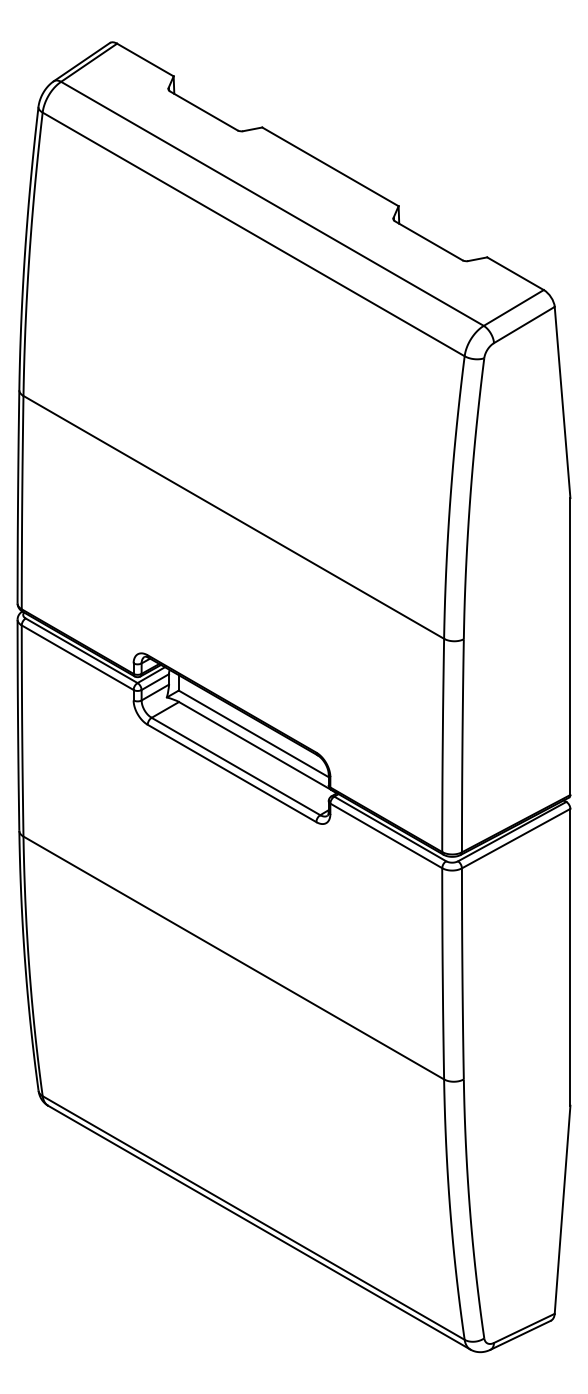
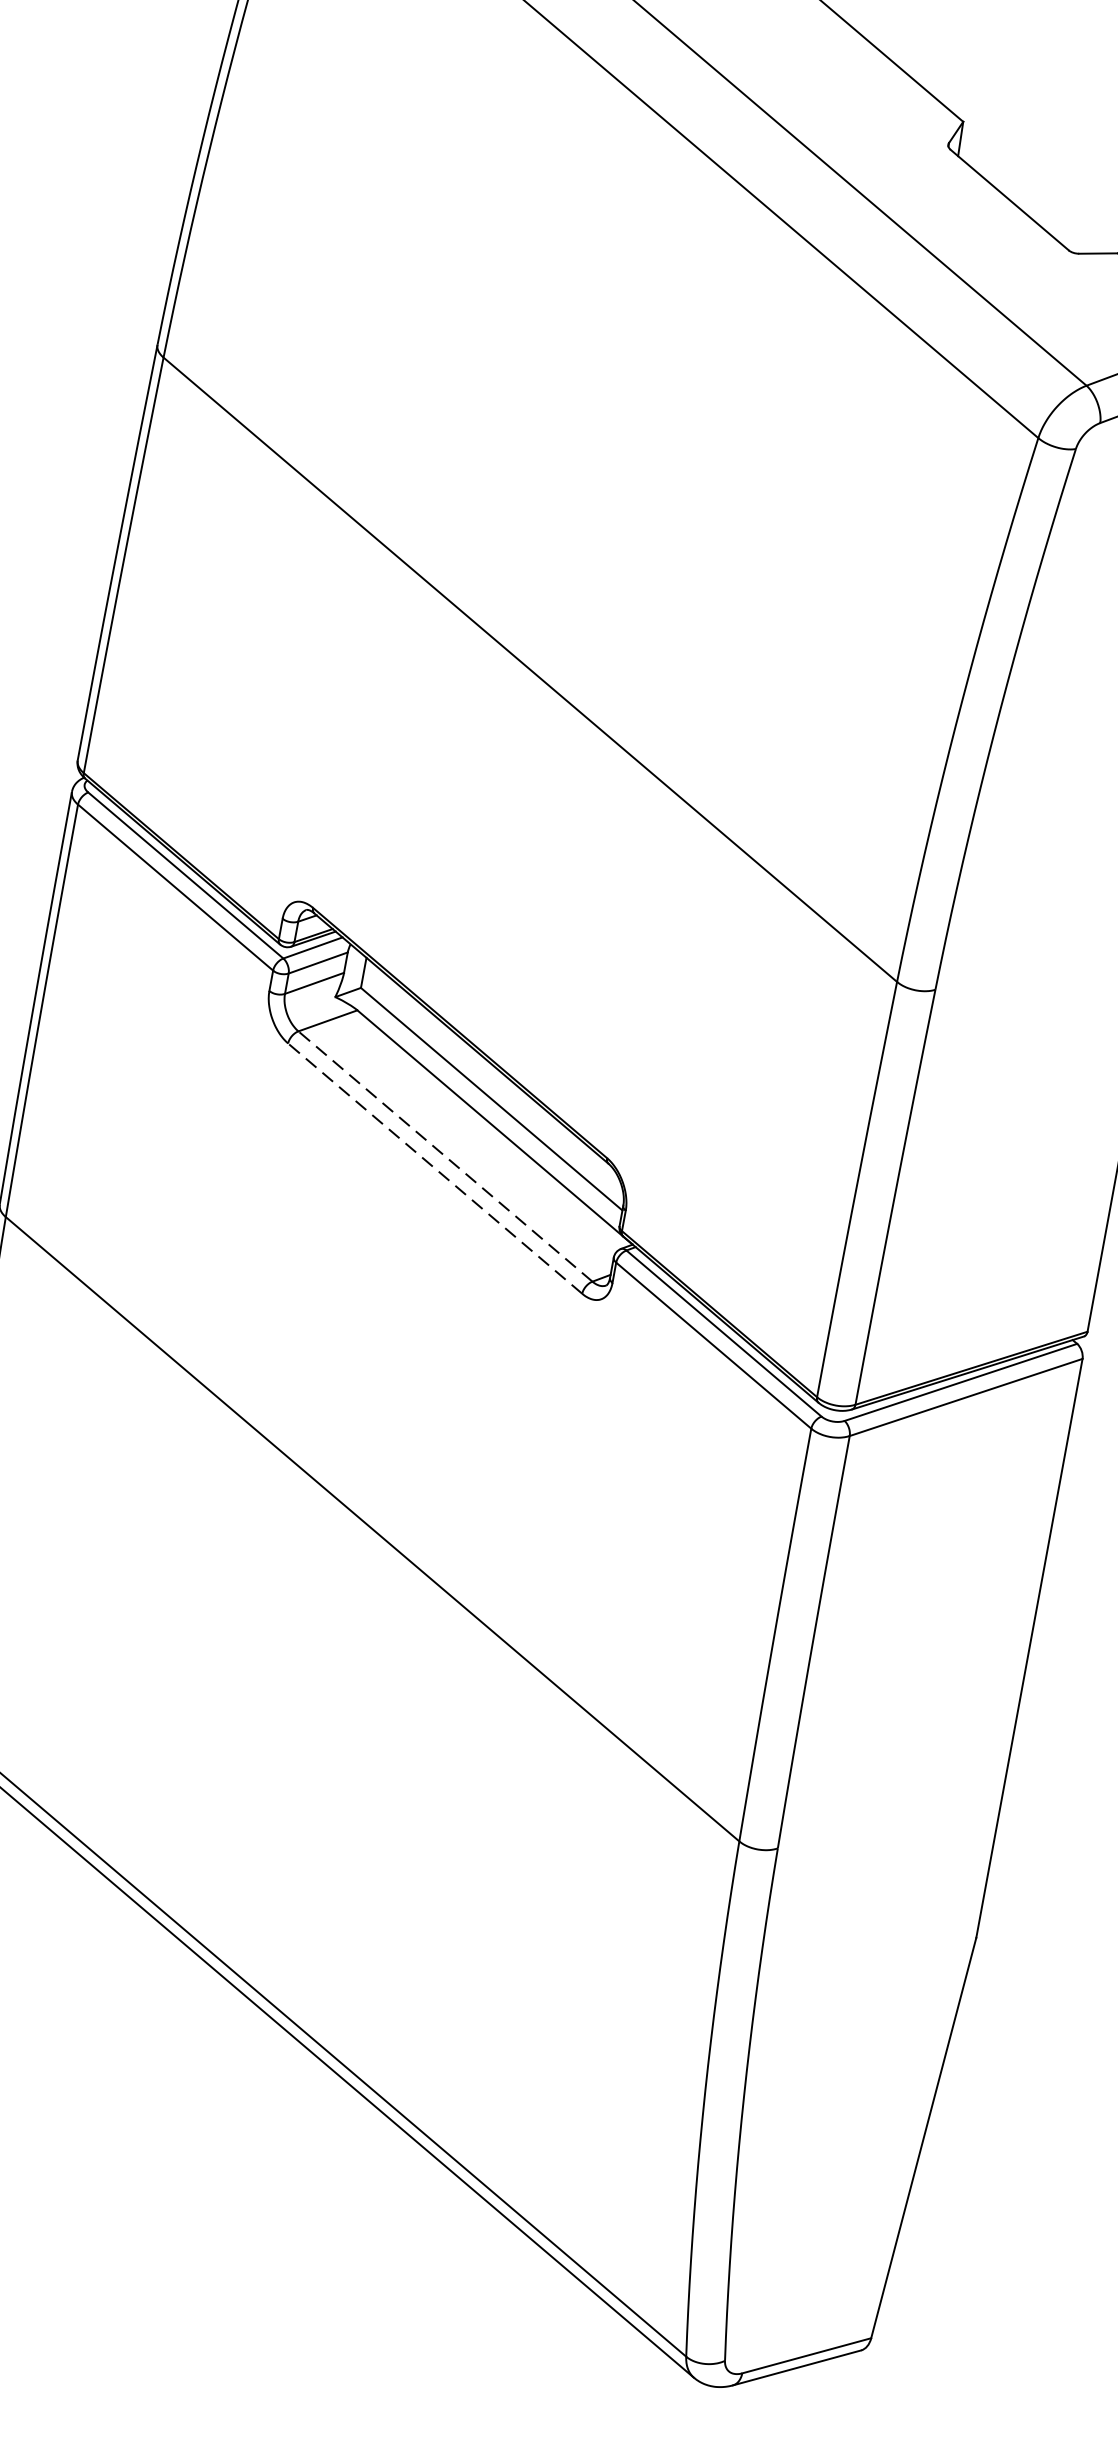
line: (235, 766) -> (444, 1156), solid -> dashed
line: (231, 773) -> (434, 1168), solid -> dashed

